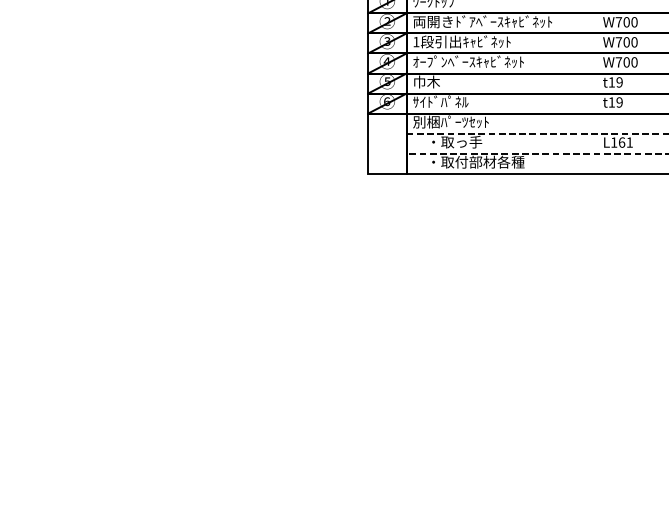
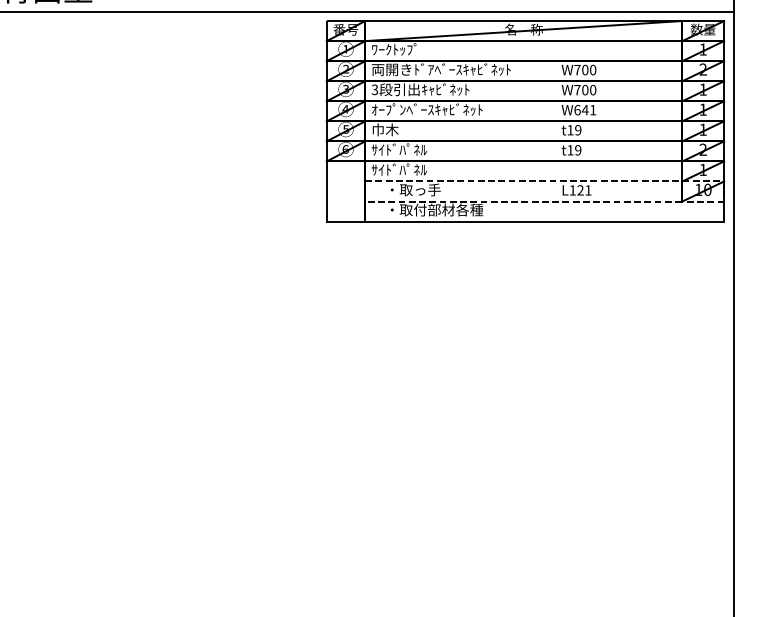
text: (415, 41) -> (374, 89), 1 -> 3
text: (626, 61) -> (585, 109), W700 -> W641
text: (450, 121) -> (409, 169), 別梱ﾊﾟｰﾂｾｯﾄ -> ｻｲﾄﾞﾊﾟﾈﾙ
text: (621, 142) -> (580, 190), L161 -> L121

